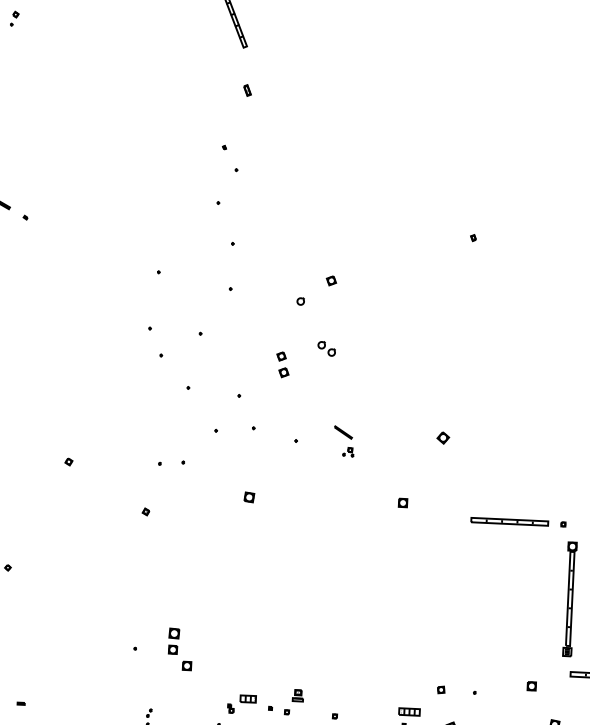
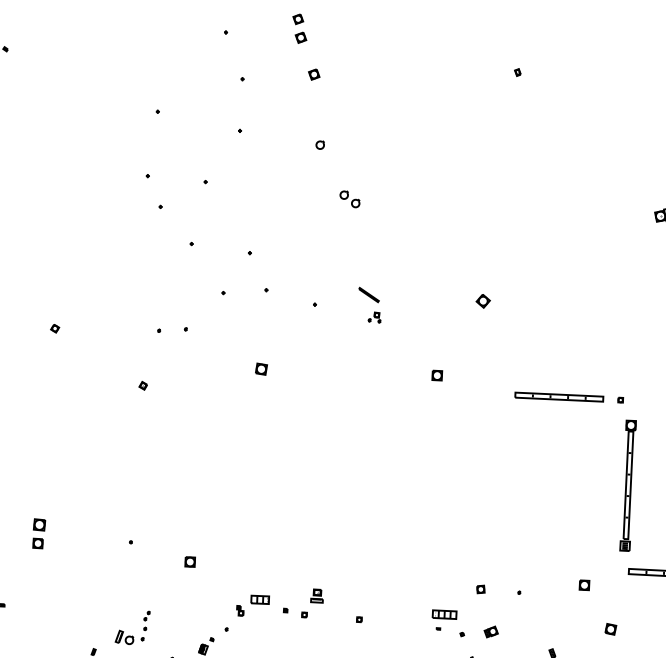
part: (331, 280) -> (314, 74), moved
part: (282, 364) -> (299, 28), moved
part: (173, 640) -> (38, 532), moved

